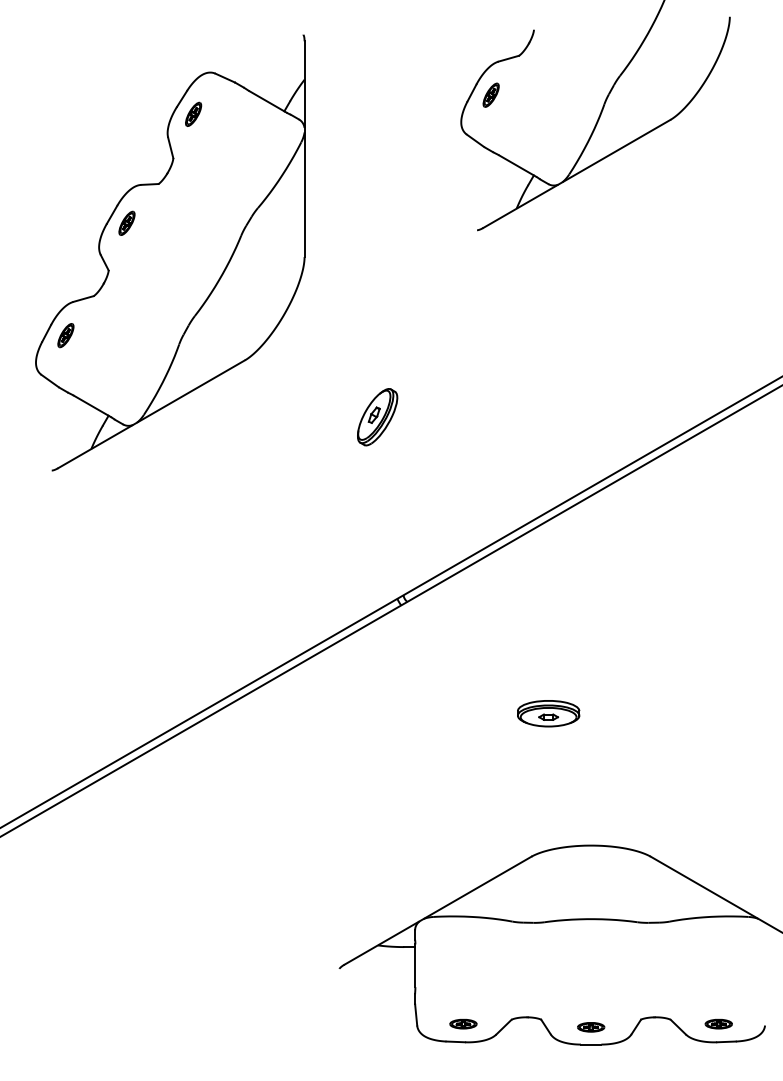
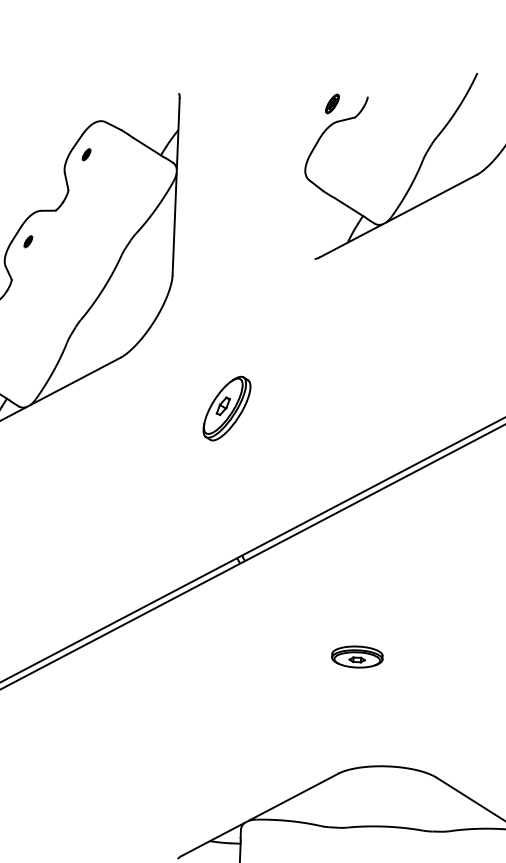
part: (490, 94) -> (331, 103), moved
part: (193, 113) -> (86, 154), size x0.6
part: (126, 222) -> (27, 241), size x0.6
part: (377, 417) -> (227, 408), size x1.4

